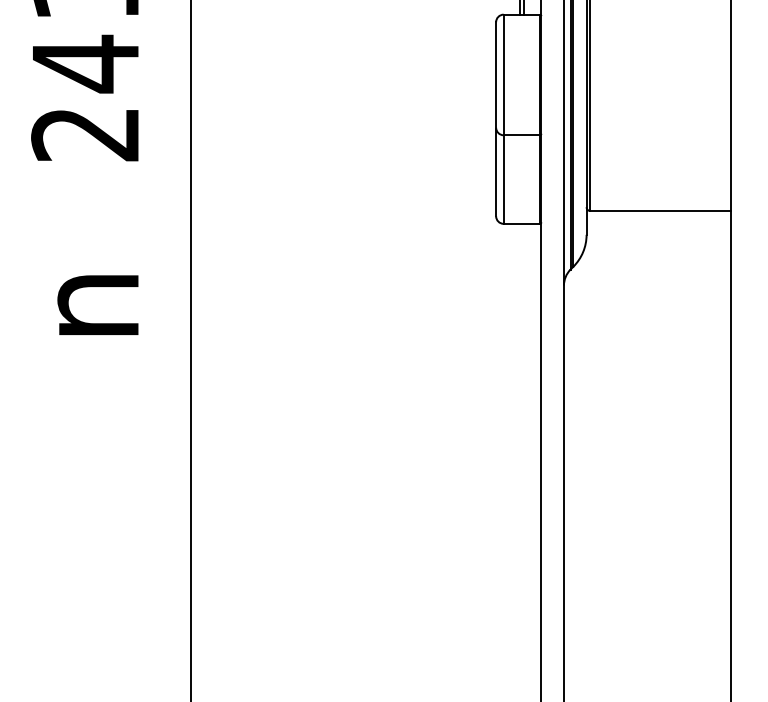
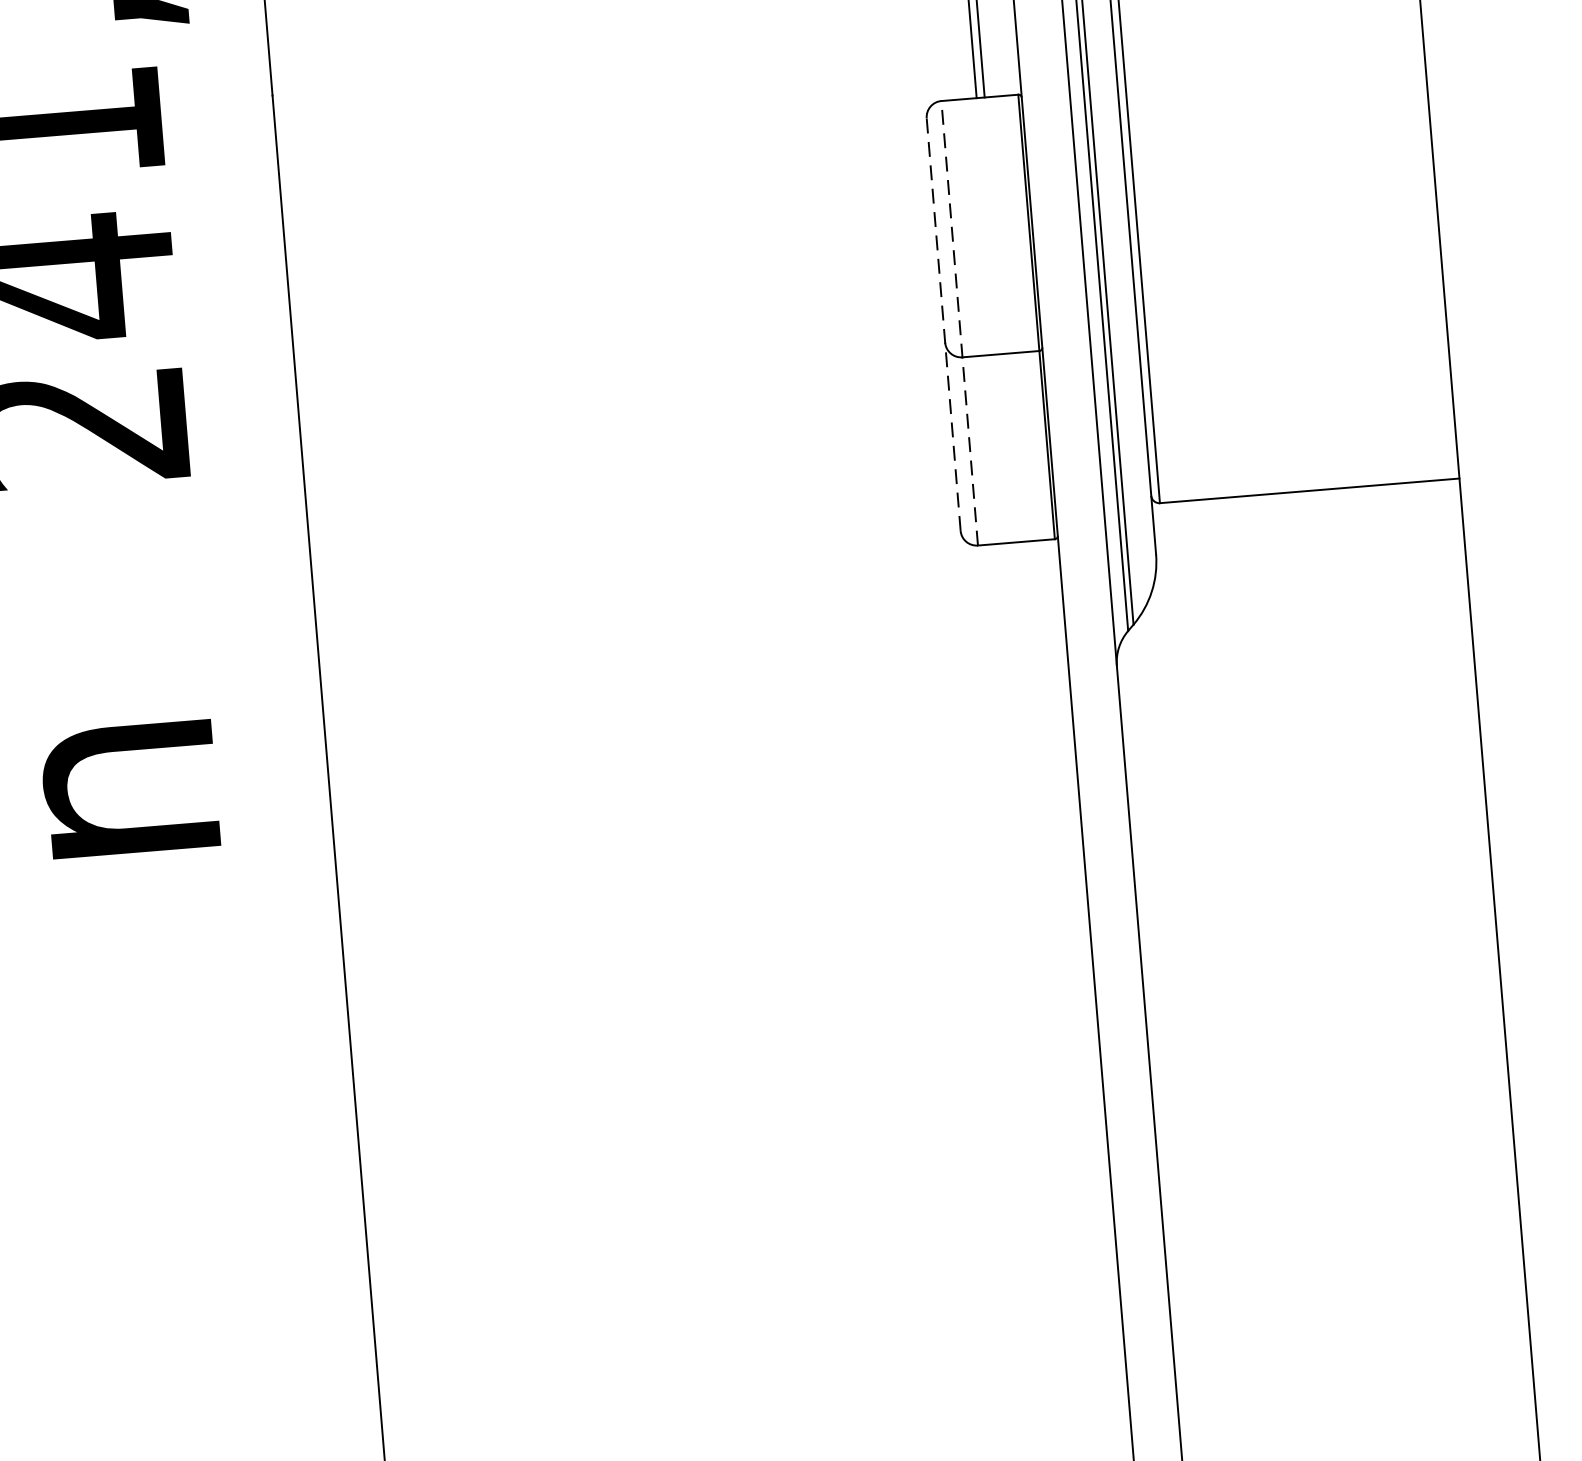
line: (496, 118) -> (944, 322), solid -> dashed
line: (503, 119) -> (959, 323), solid -> dashed

